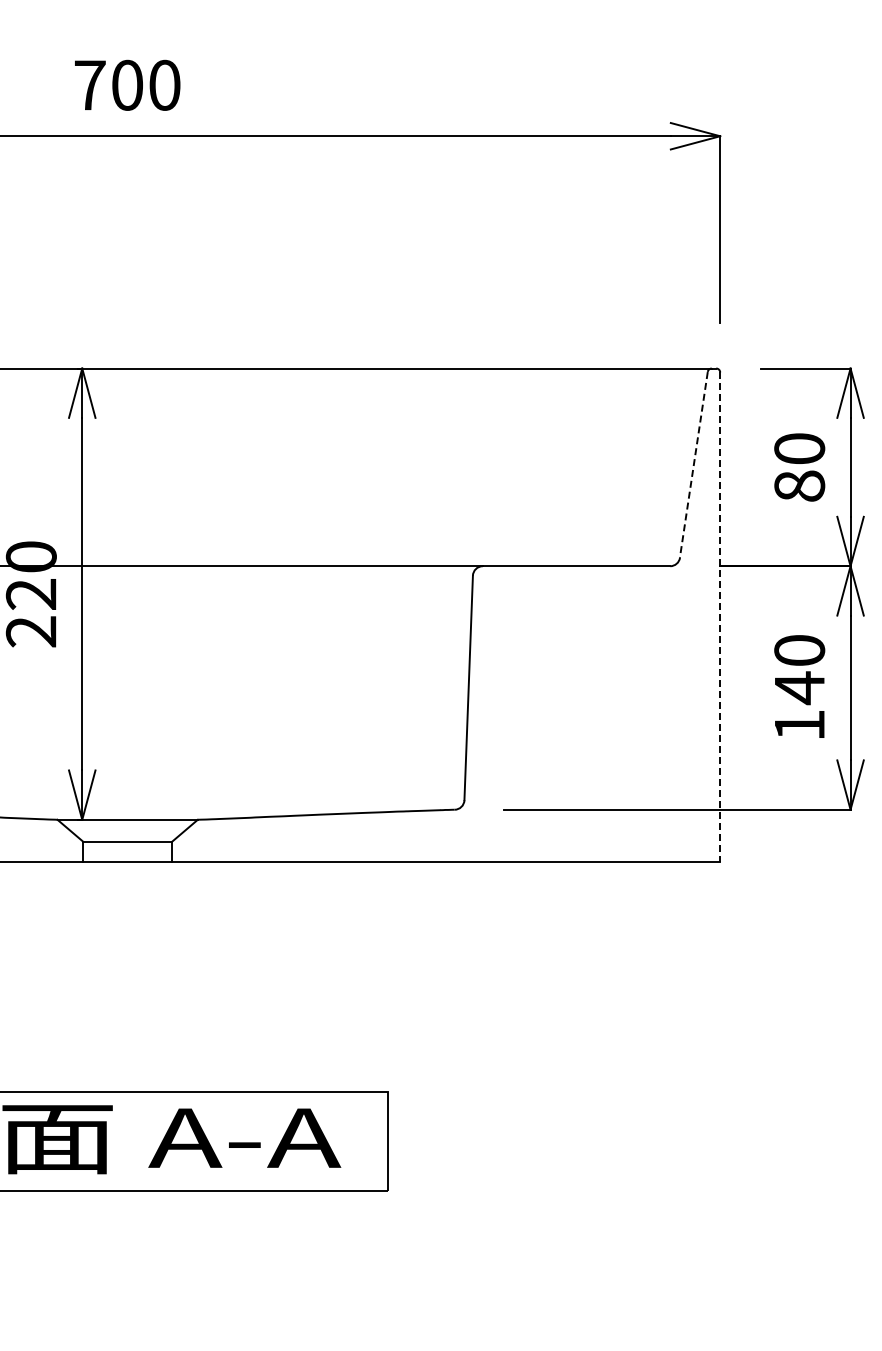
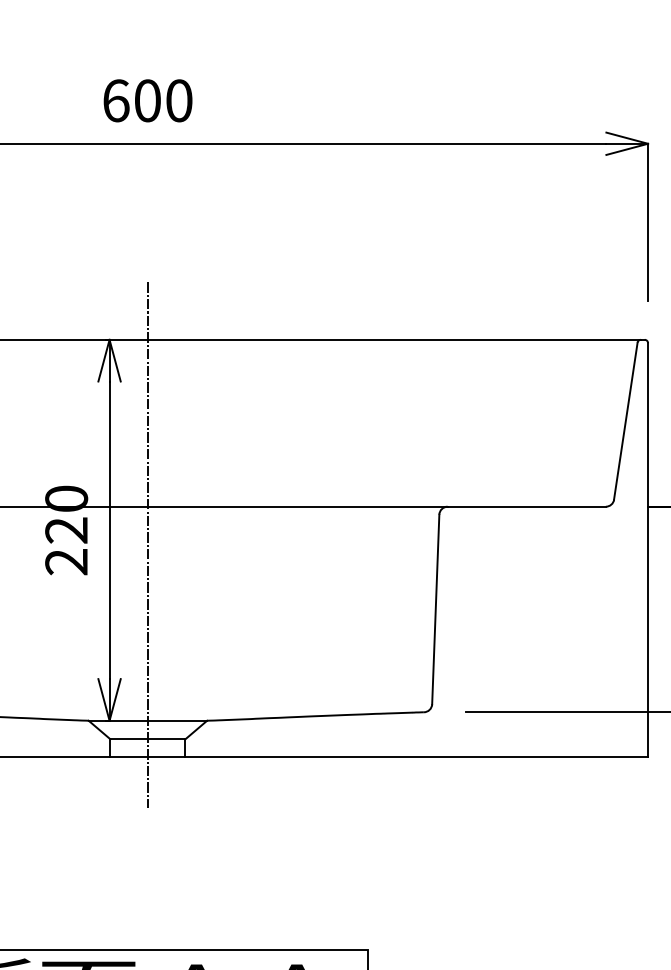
text: (90, 84) -> (116, 100), 700 -> 600
line: (693, 464) -> (625, 420), dashed -> solid
line: (127, 611) -> (147, 544), added
line: (720, 617) -> (648, 550), dashed -> solid

